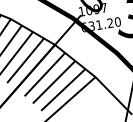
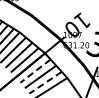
line: (44, 75) -> (35, 71), solid -> dashed
line: (63, 89) -> (45, 82), solid -> dashed

